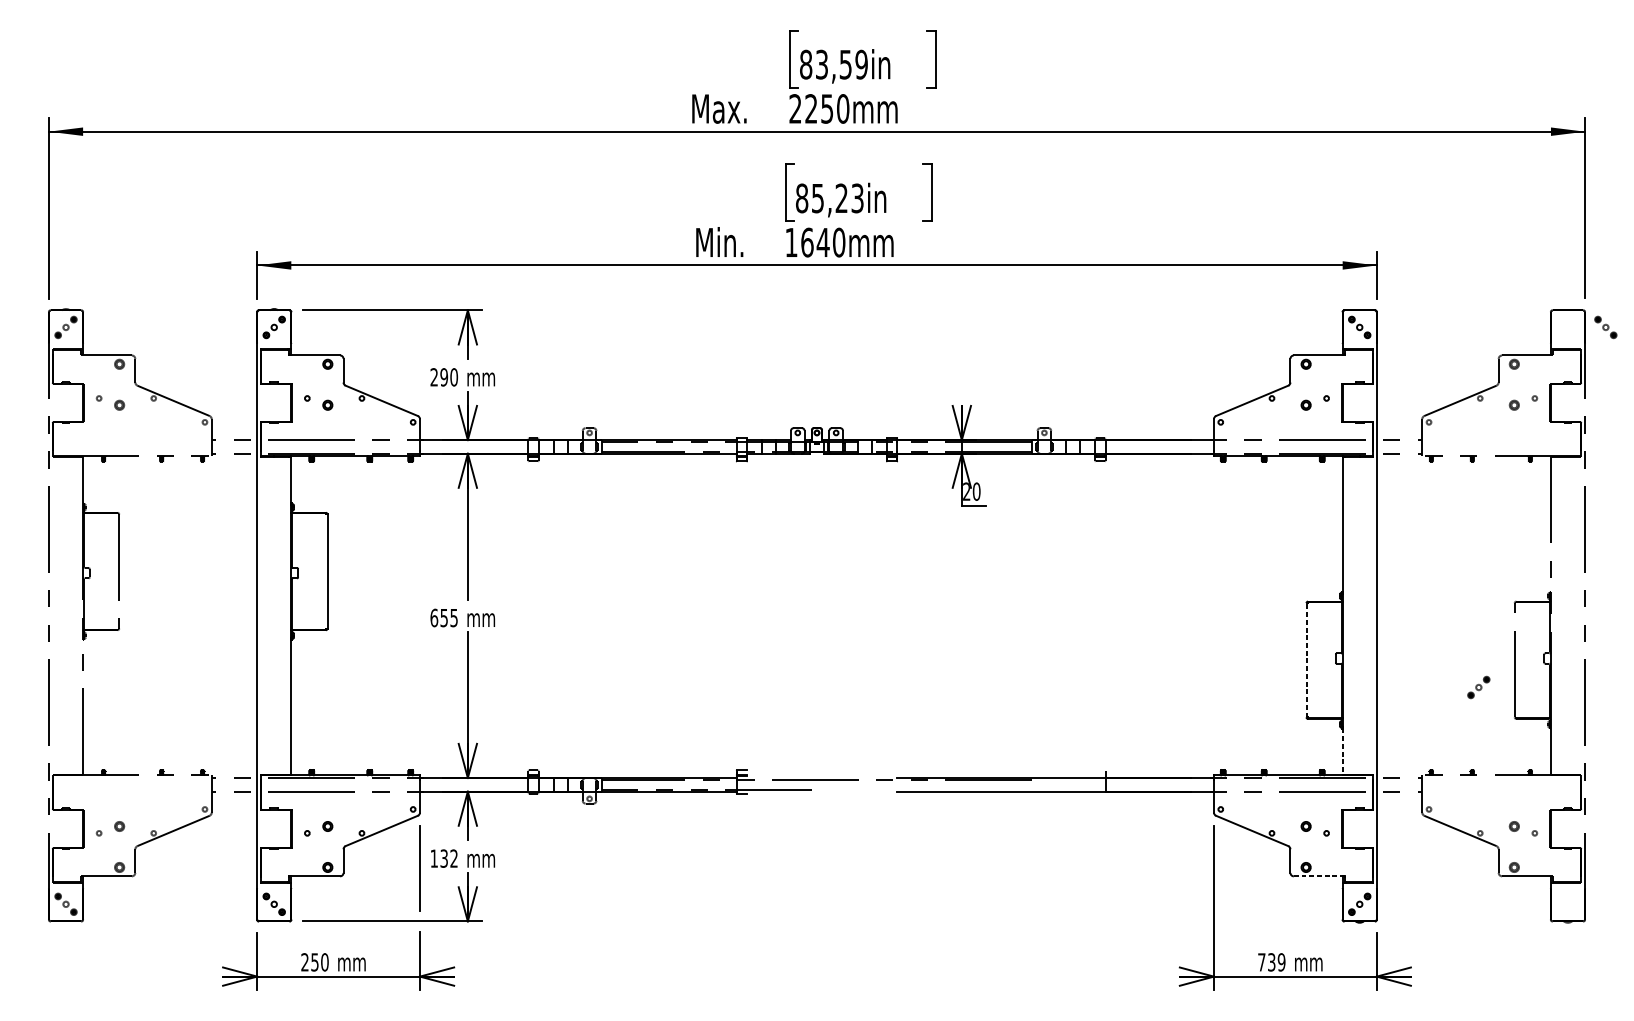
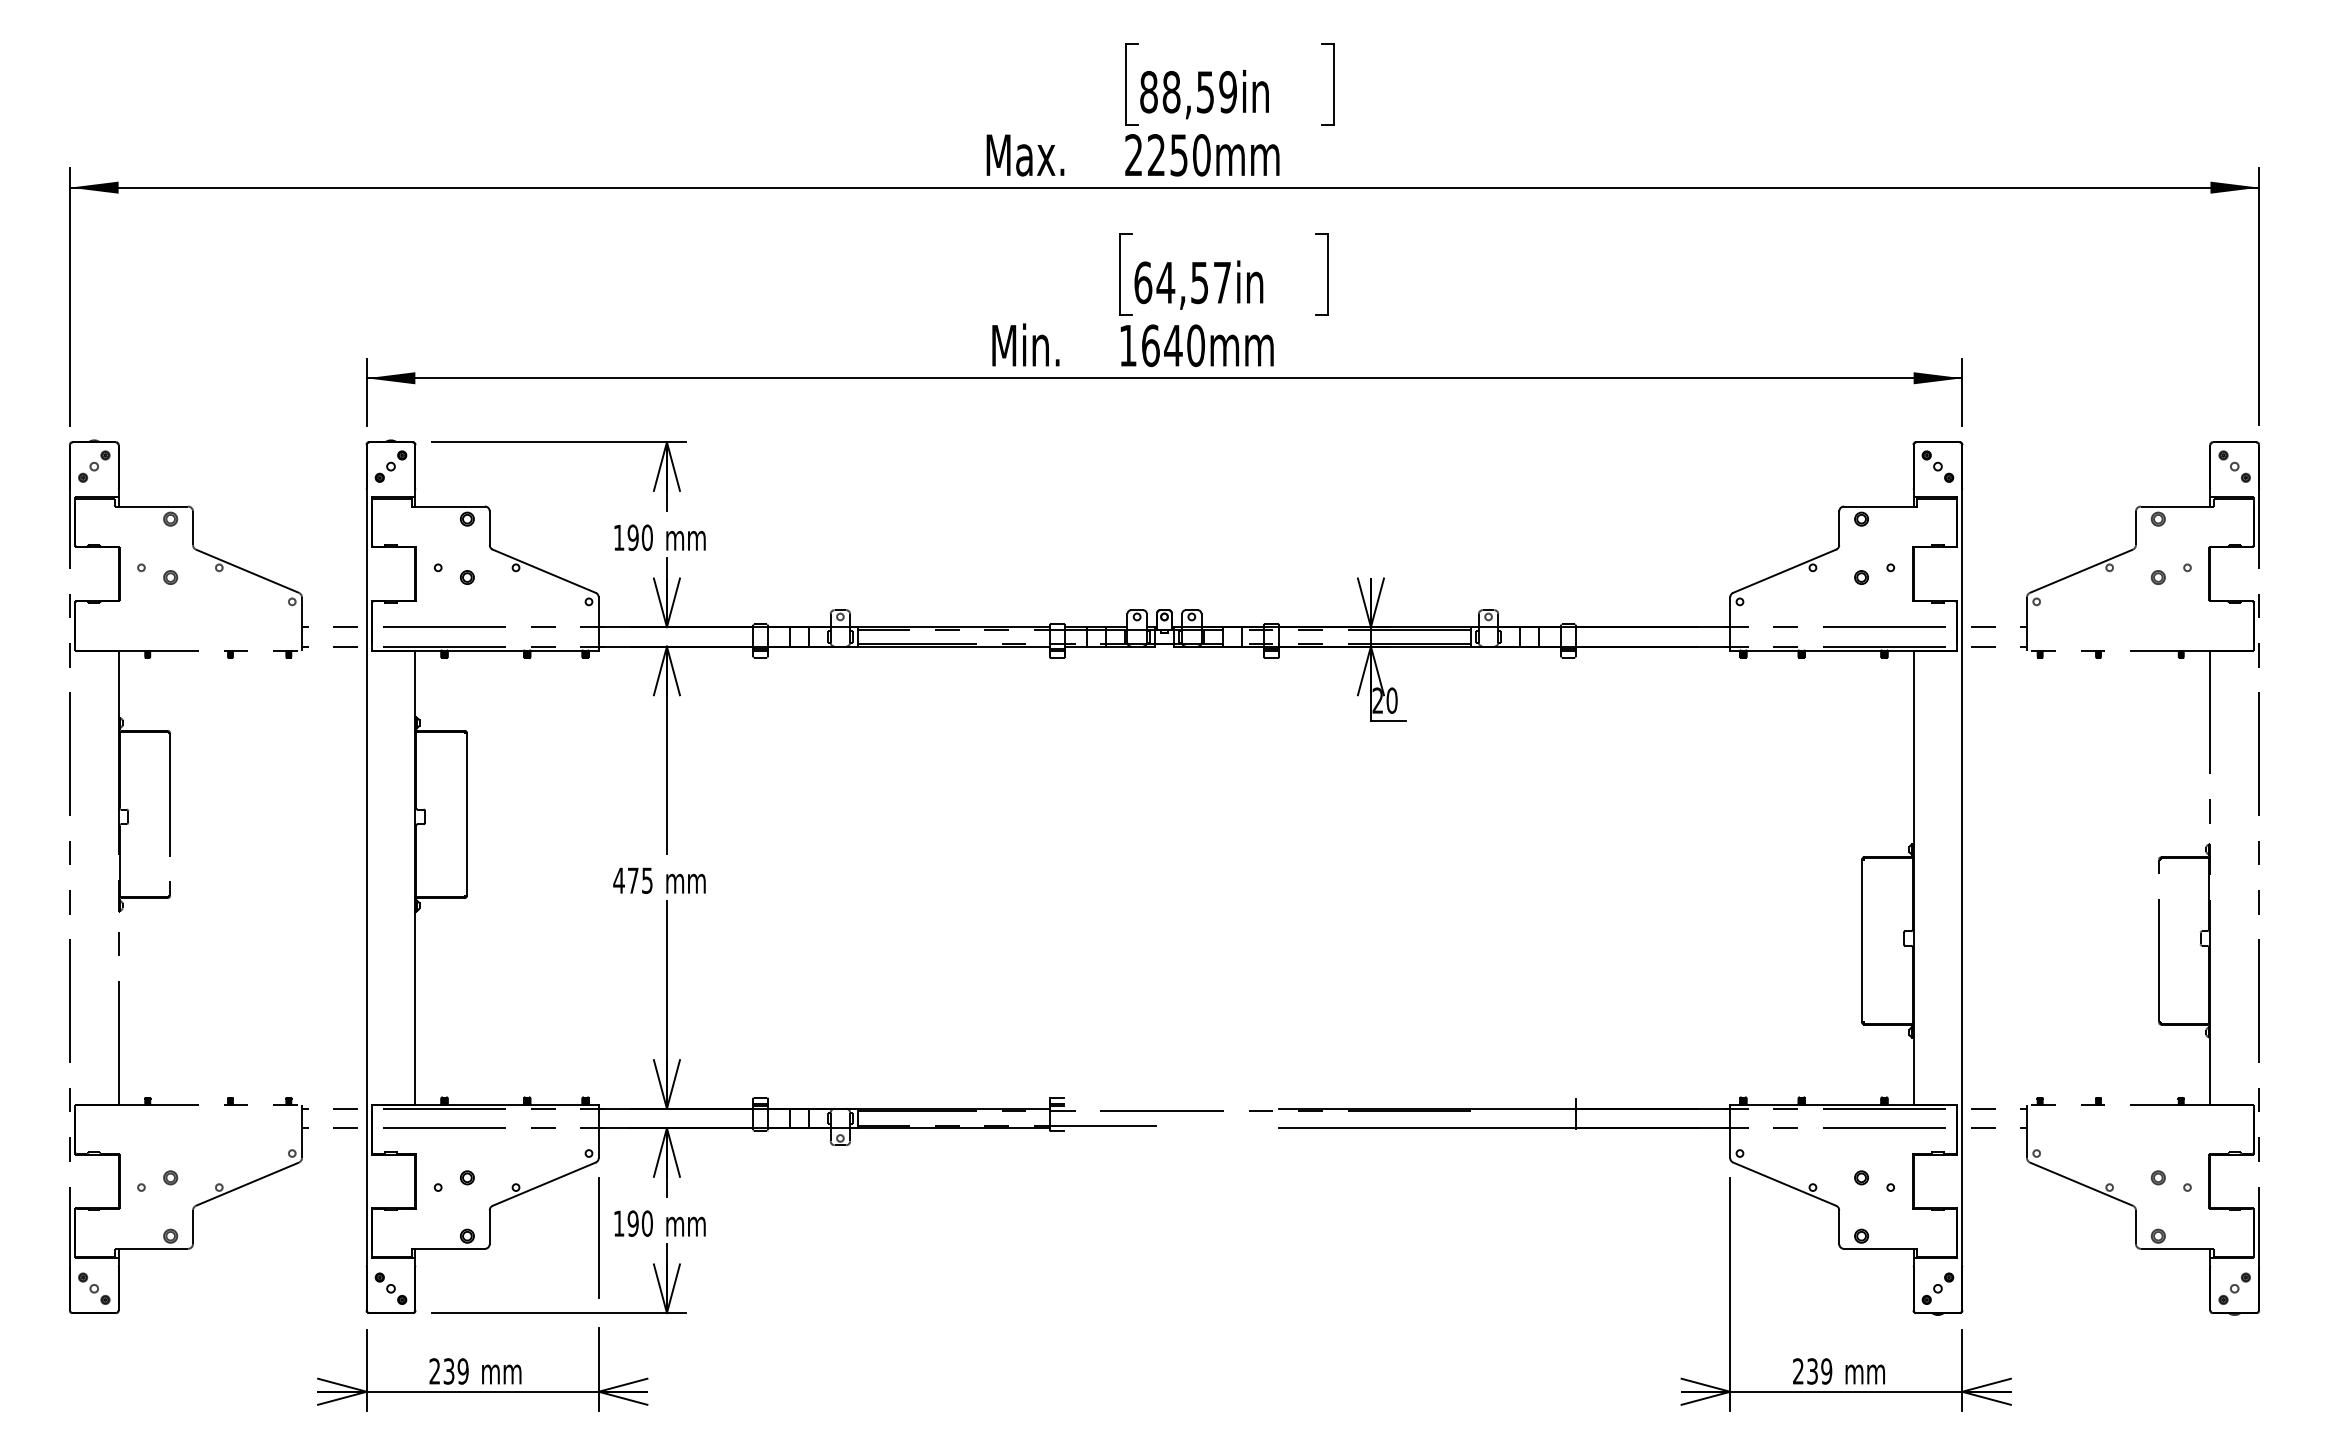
text: (821, 64) -> (1171, 92), 83,59in -> 88,59in
text: (829, 198) -> (1182, 282), 85,23in -> 64,57in
part: (1605, 327) -> (2234, 466), moved
text: (433, 377) -> (618, 537), 290 -> 190
text: (438, 617) -> (625, 880), 655 -> 475
line: (1306, 659) -> (1862, 940), dashed -> solid
part: (1478, 687) -> (2234, 1288), moved
line: (1342, 751) -> (1913, 1071), dashed -> solid
text: (448, 858) -> (639, 1223), 132 -> 190
line: (1319, 876) -> (1880, 1248), dashed -> solid
text: (320, 962) -> (456, 1371), 250 -> 239
text: (1261, 962) -> (1798, 1371), 739 -> 239

